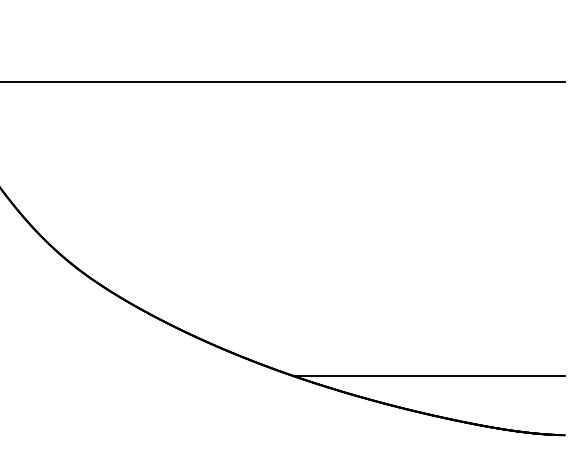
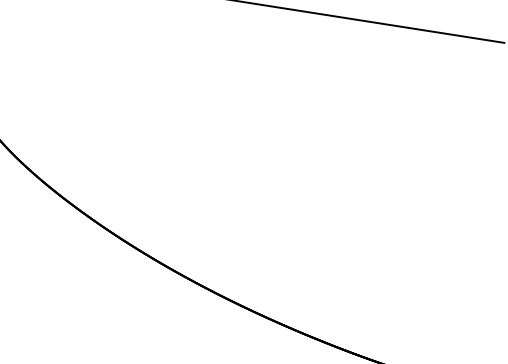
line: (429, 376) -> (329, 305), removed

